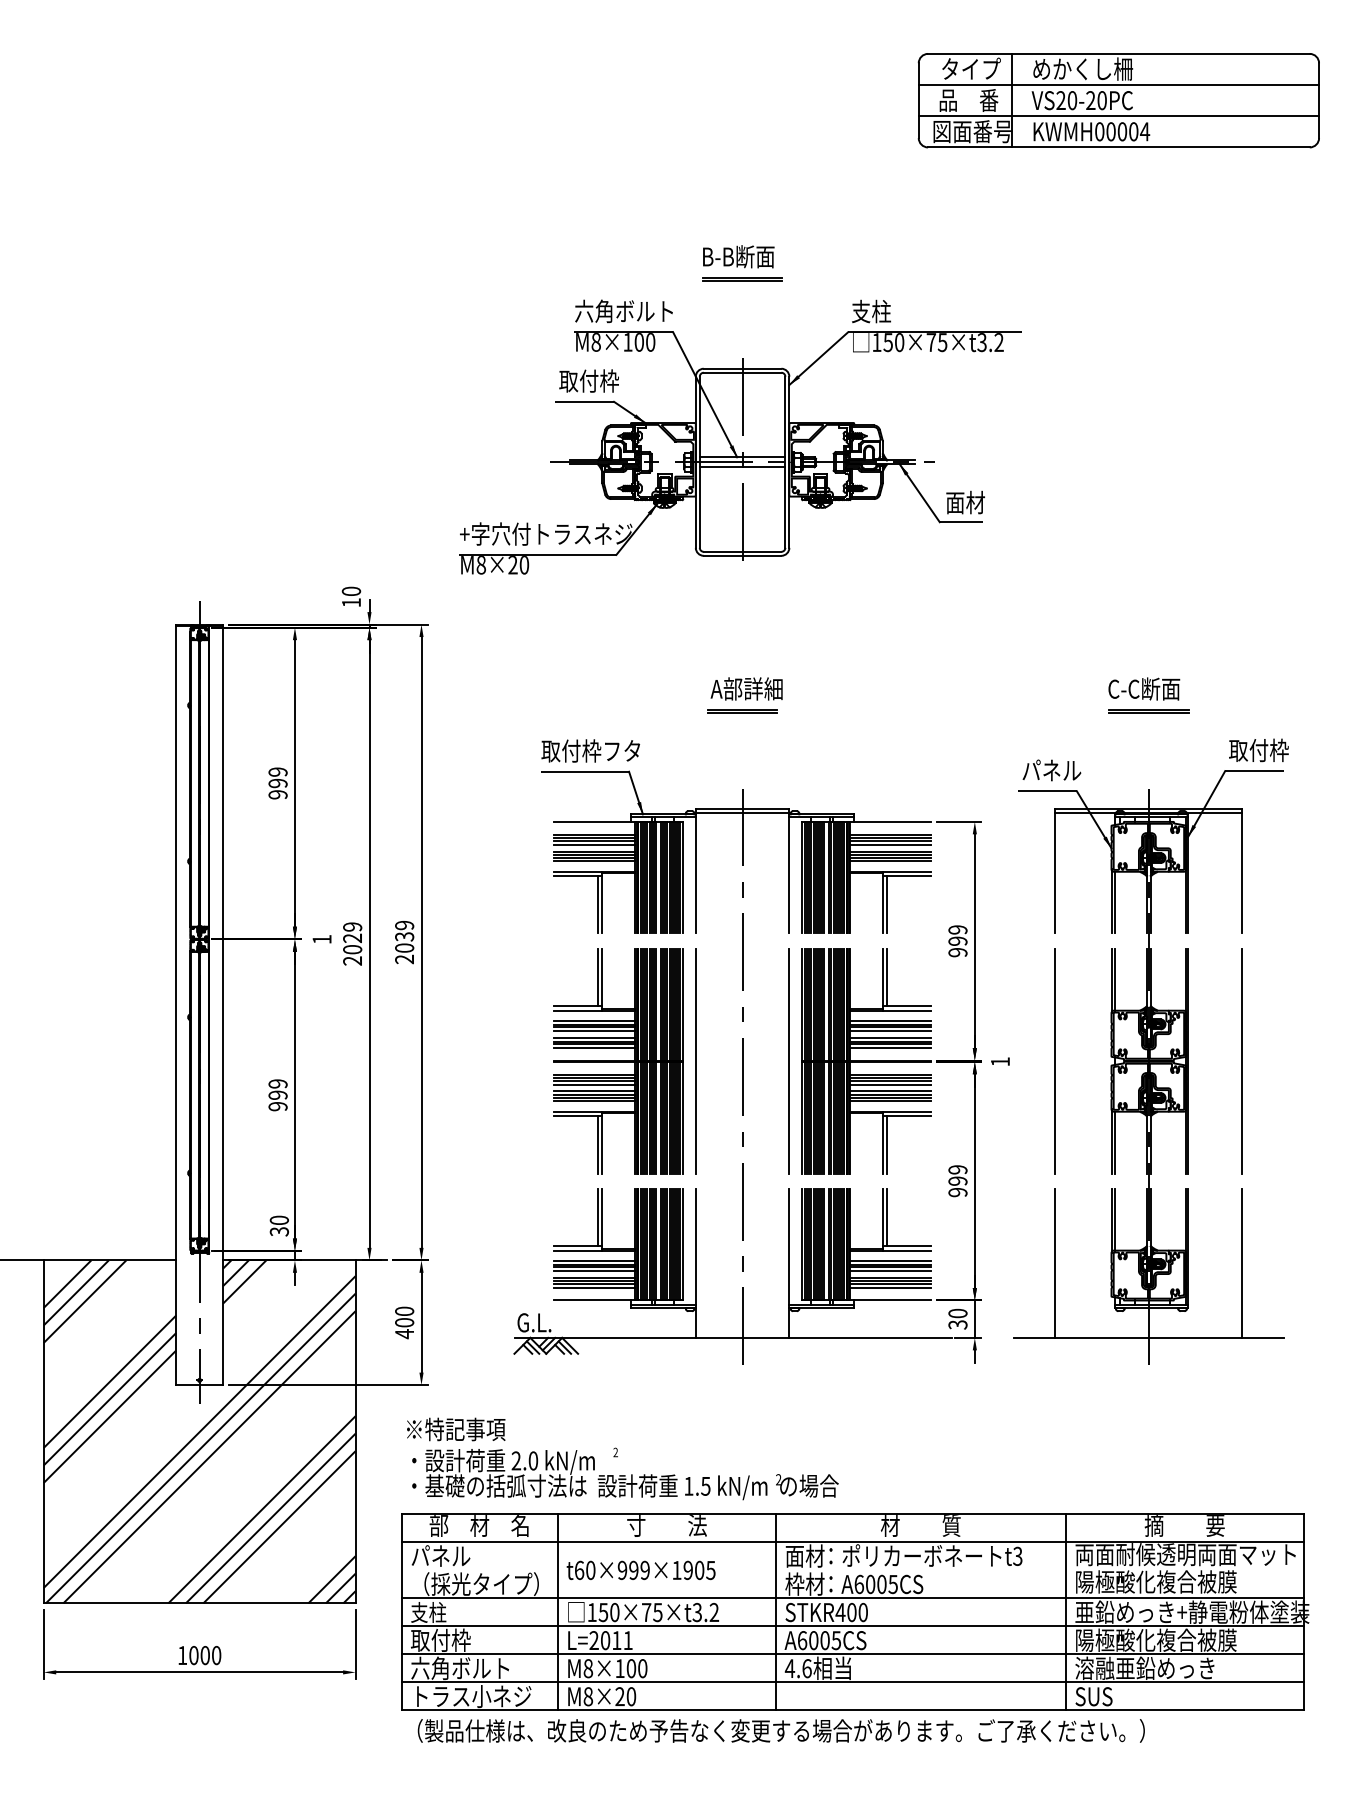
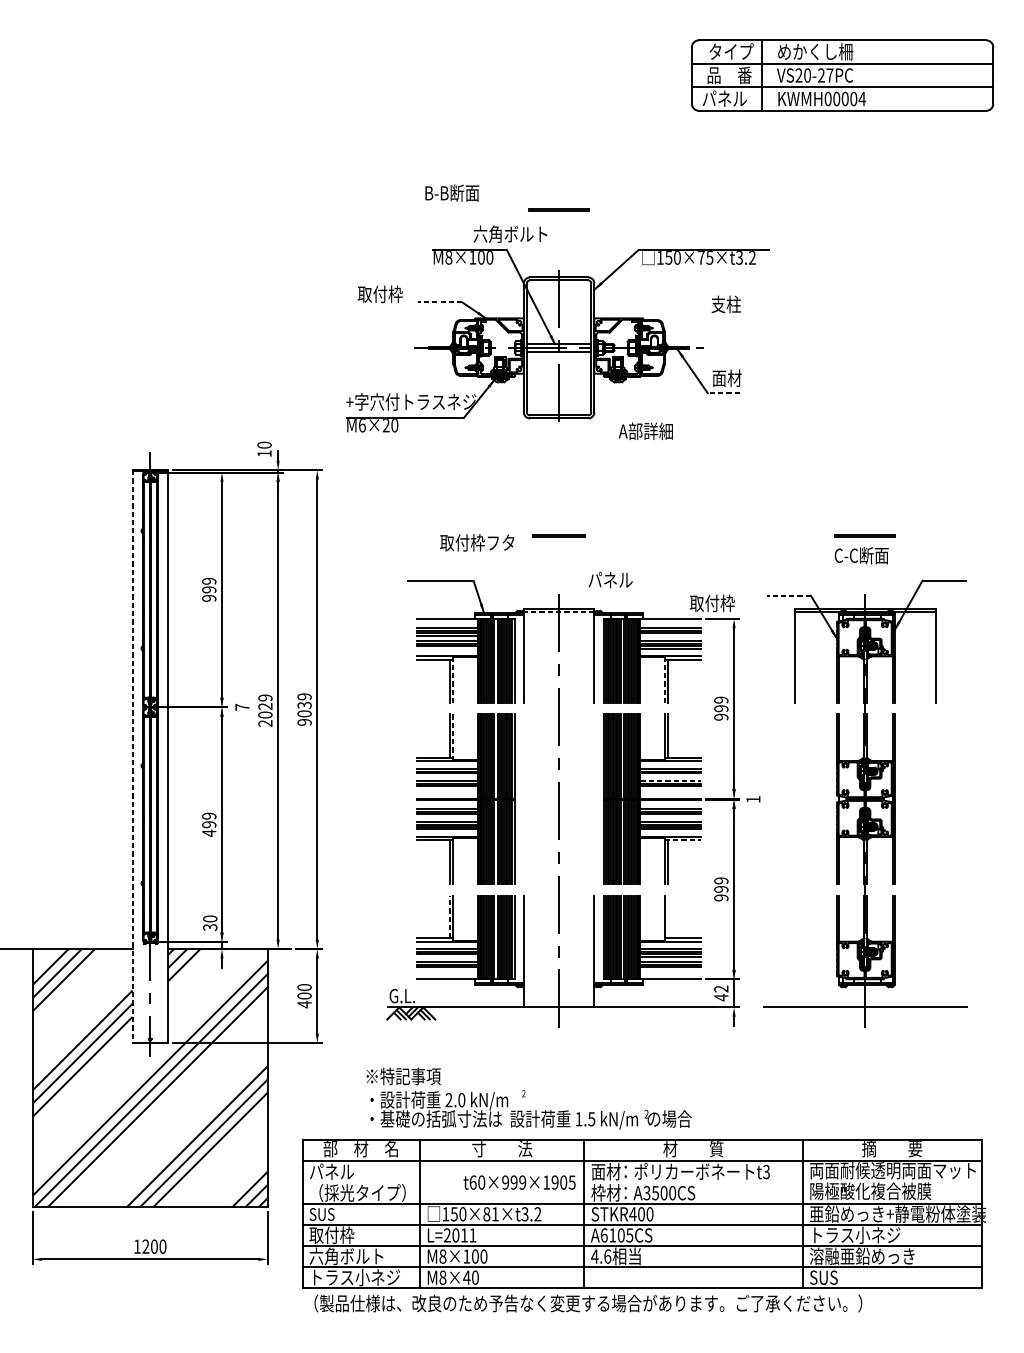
text: (1101, 100) -> (829, 75), VS20-20PC -> VS20-27PC
text: (971, 131) -> (731, 98), 図面番号 -> パネル
text: (738, 256) -> (452, 192), moved
text: (623, 311) -> (510, 234), moved
text: (871, 311) -> (726, 304), moved
text: (588, 380) -> (379, 293), moved
line: (584, 401) -> (440, 302), solid -> dashed
line: (960, 522) -> (723, 393), solid -> dashed
text: (481, 565) -> (362, 425), M8×20 -> M6×20
text: (746, 688) -> (645, 430), moved
text: (1144, 688) -> (861, 555), moved
text: (590, 750) -> (476, 542), moved
text: (1258, 750) -> (711, 603), moved
text: (1051, 770) -> (610, 580), moved
line: (1047, 791) -> (788, 595), solid -> dashed
line: (742, 813) -> (559, 612), solid -> dashed
line: (890, 844) -> (670, 635), removed
line: (593, 861) -> (446, 648), removed
line: (602, 902) -> (453, 679), solid -> dashed
line: (882, 902) -> (664, 679), solid -> dashed
text: (321, 939) -> (241, 707), 1 -> 7
text: (404, 959) -> (304, 722), 2039 -> 9039
line: (602, 979) -> (453, 737), solid -> dashed
line: (176, 1005) -> (132, 757), solid -> dashed
line: (593, 1030) -> (446, 775), removed
line: (890, 1030) -> (670, 775), removed
line: (891, 1037) -> (671, 781), solid -> dashed
line: (593, 1047) -> (446, 788), removed
line: (890, 1047) -> (670, 788), removed
line: (695, 1060) -> (523, 798), removed
line: (789, 1060) -> (594, 798), removed
line: (1055, 1060) -> (794, 798), removed
line: (1242, 1060) -> (935, 798), removed
line: (593, 1084) -> (446, 816), removed
line: (890, 1084) -> (670, 816), removed
text: (277, 1106) -> (208, 833), 999 -> 499
line: (907, 1116) -> (683, 840), solid -> dashed
line: (597, 1217) -> (449, 916), solid -> dashed
line: (887, 1217) -> (668, 916), removed
line: (1055, 1263) -> (794, 951), removed
line: (1242, 1263) -> (935, 951), removed
line: (593, 1270) -> (446, 956), removed
line: (593, 1287) -> (446, 969), removed
line: (890, 1287) -> (670, 969), removed
text: (957, 1319) -> (721, 993), 30 -> 42
text: (622, 1458) -> (528, 1098), moved
text: (640, 1570) -> (519, 1182), moved
text: (875, 1584) -> (659, 1193), A6005CS -> A3500CS
text: (428, 1612) -> (322, 1214), 支柱 -> SUS
text: (652, 1612) -> (491, 1214), 150×75×t3.2 -> 150×81×t3.2
text: (1156, 1639) -> (870, 1234), 陽極酸化複合被膜 -> トラス小ネジ
text: (813, 1640) -> (612, 1235), A6005CS -> A6105CS
text: (193, 1655) -> (145, 1246), 1000 -> 1200
text: (620, 1696) -> (467, 1277), M8×20 -> M8×40

